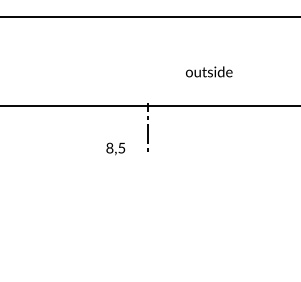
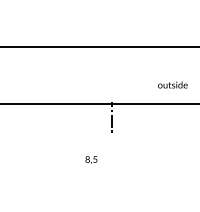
text: (208, 71) -> (172, 84), moved
text: (115, 148) -> (91, 159), moved

